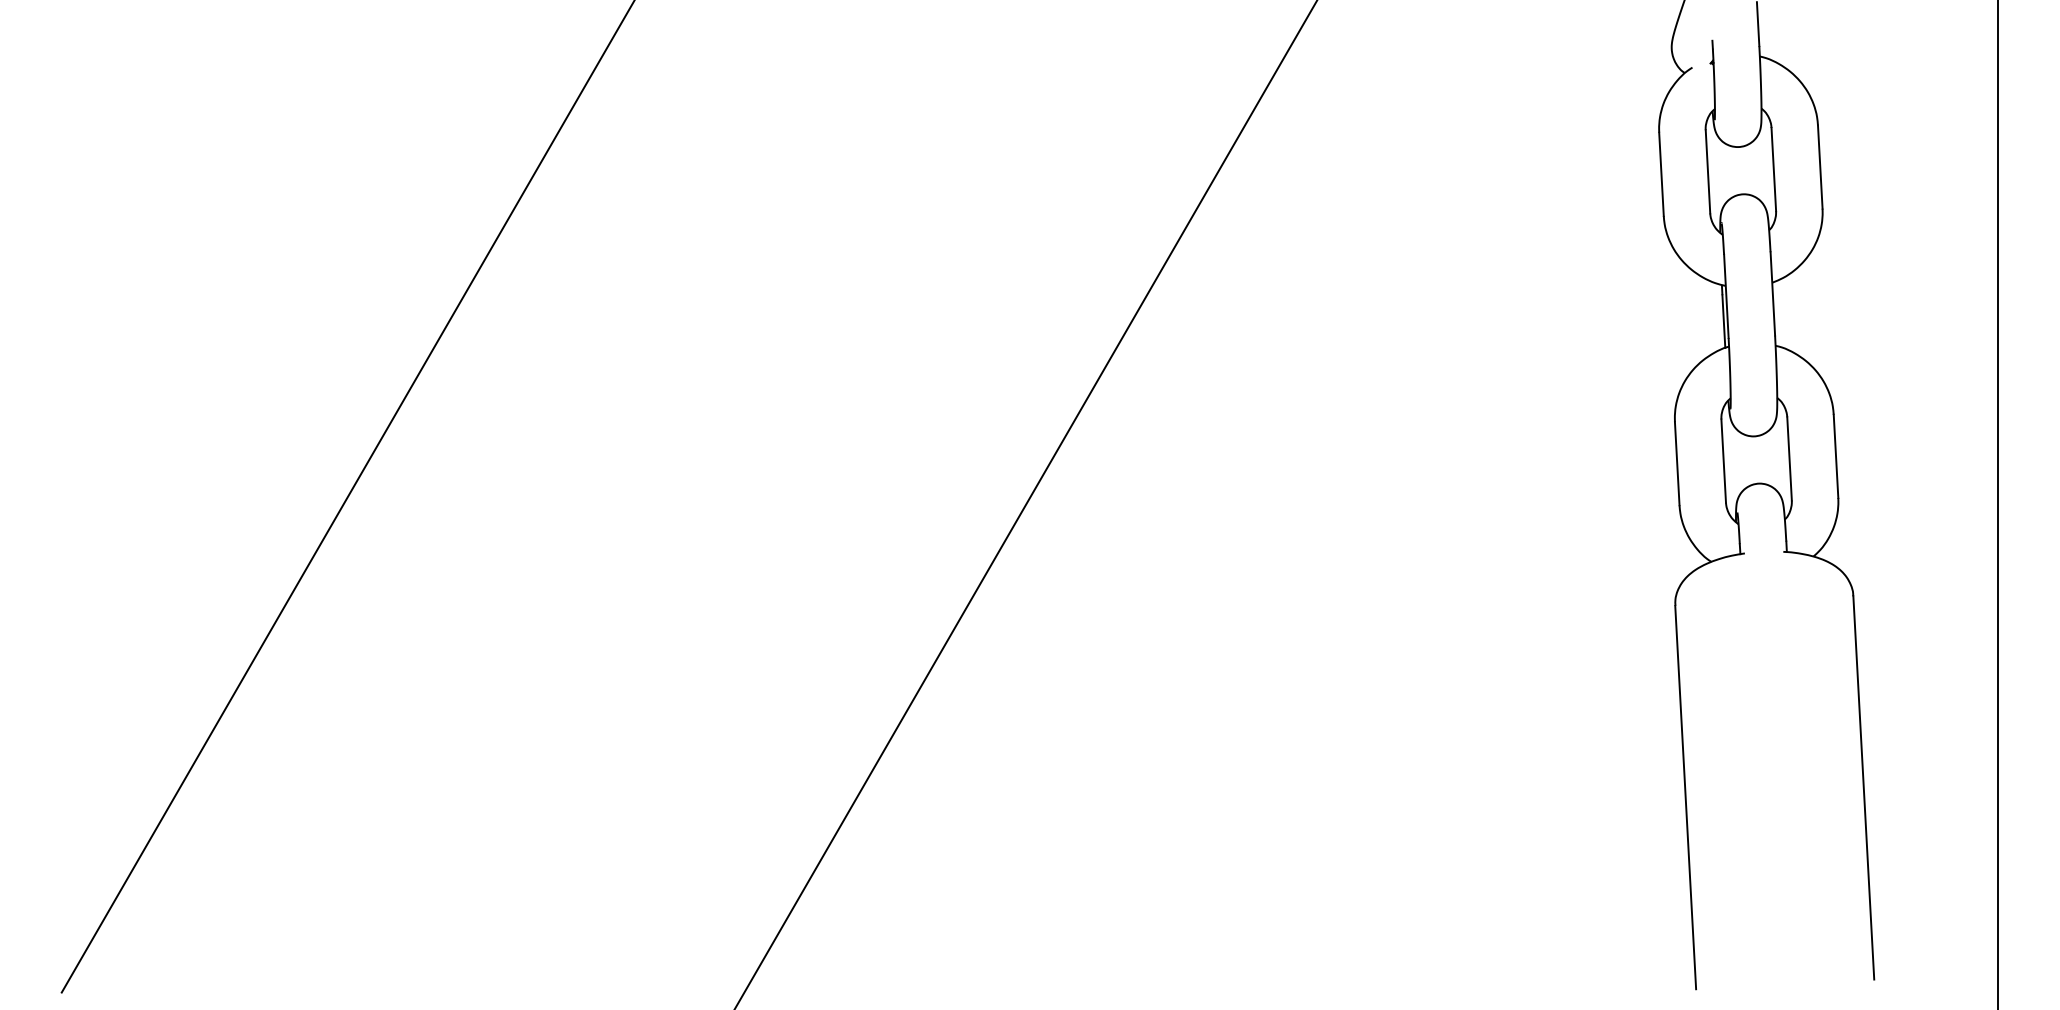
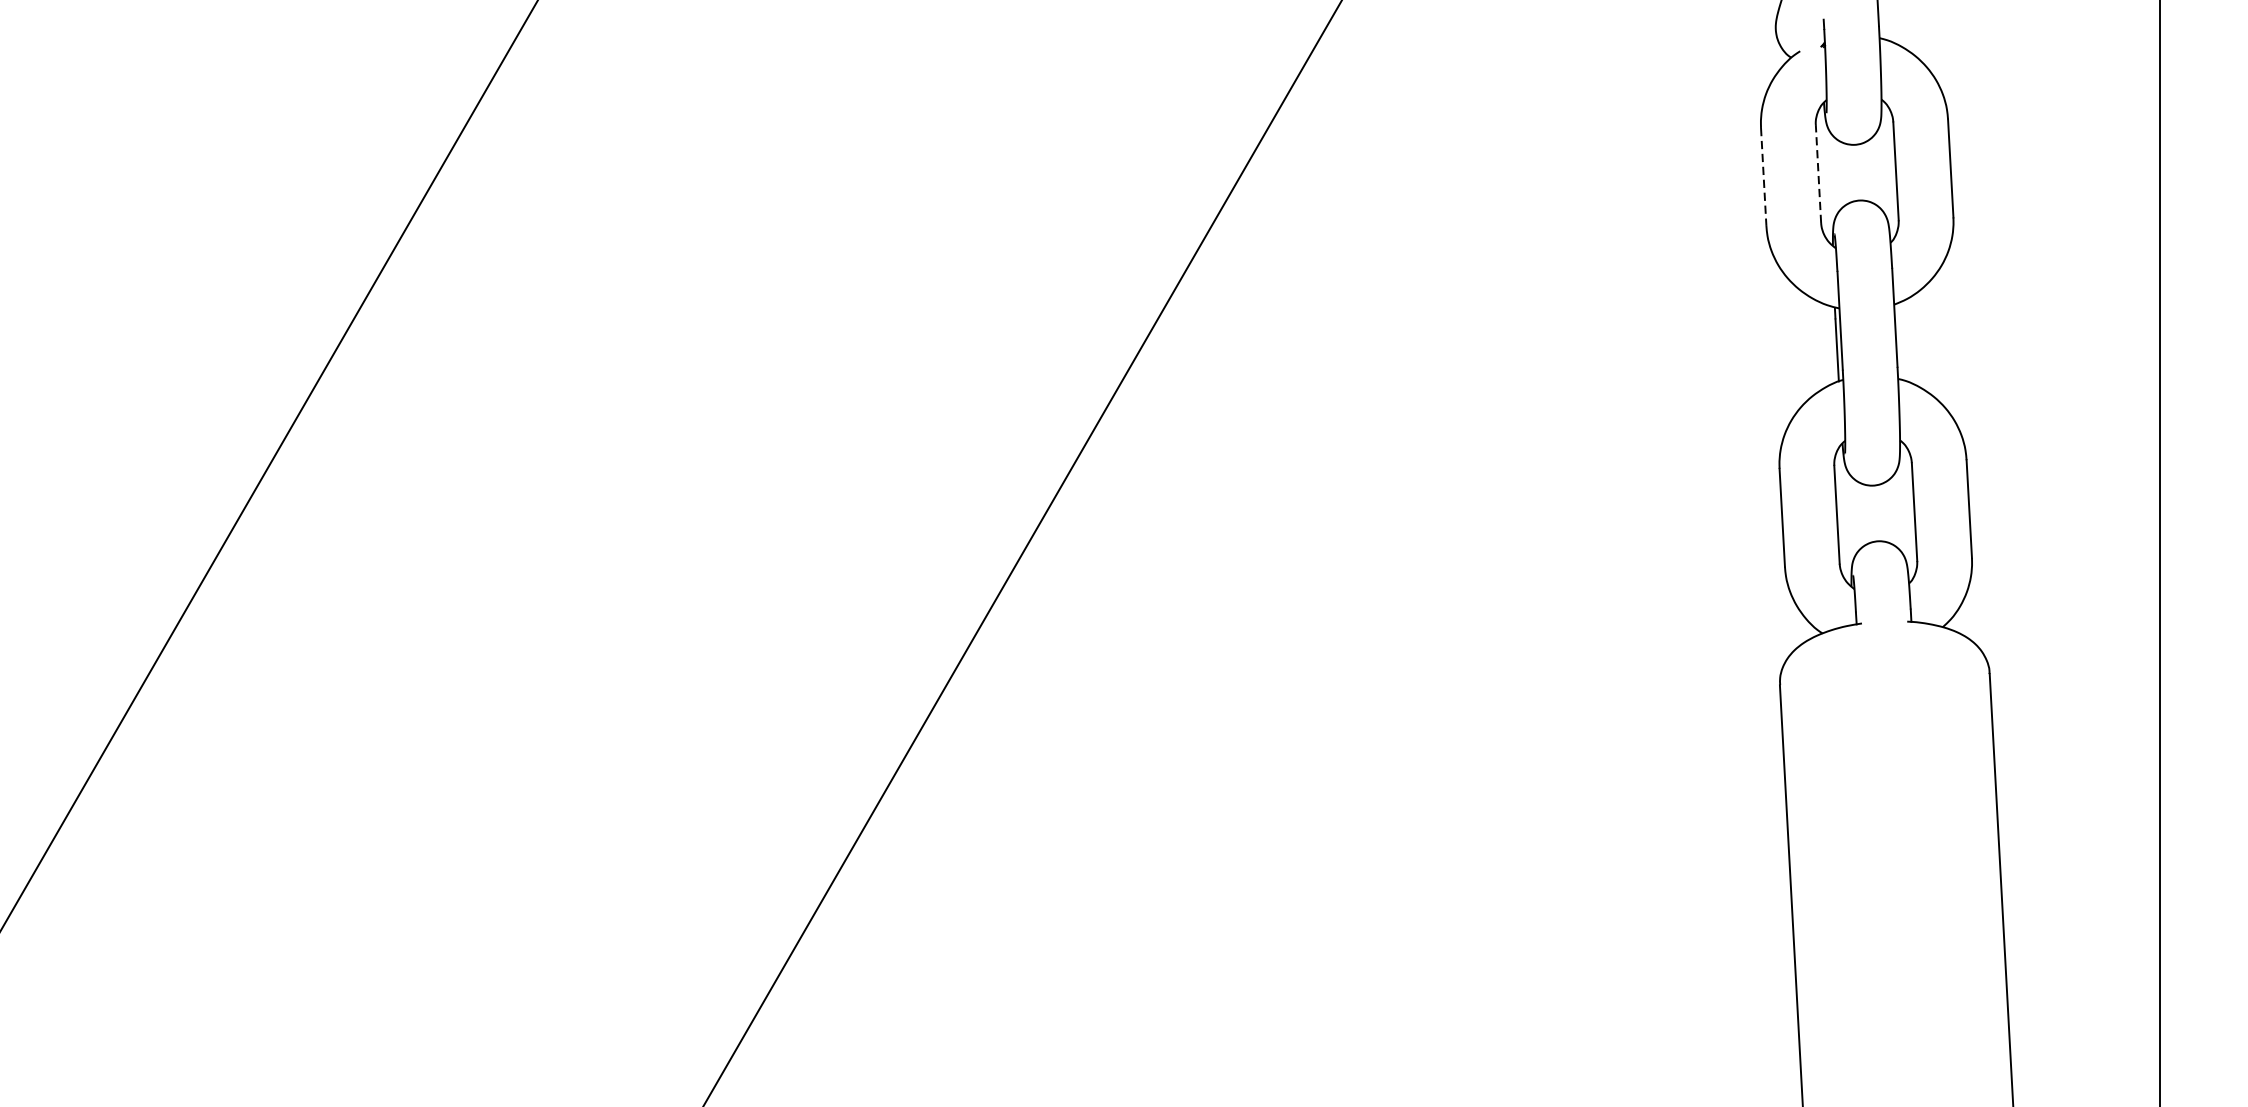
line: (1707, 171) -> (1817, 173), solid -> dashed
line: (1661, 174) -> (1763, 177), solid -> dashed

